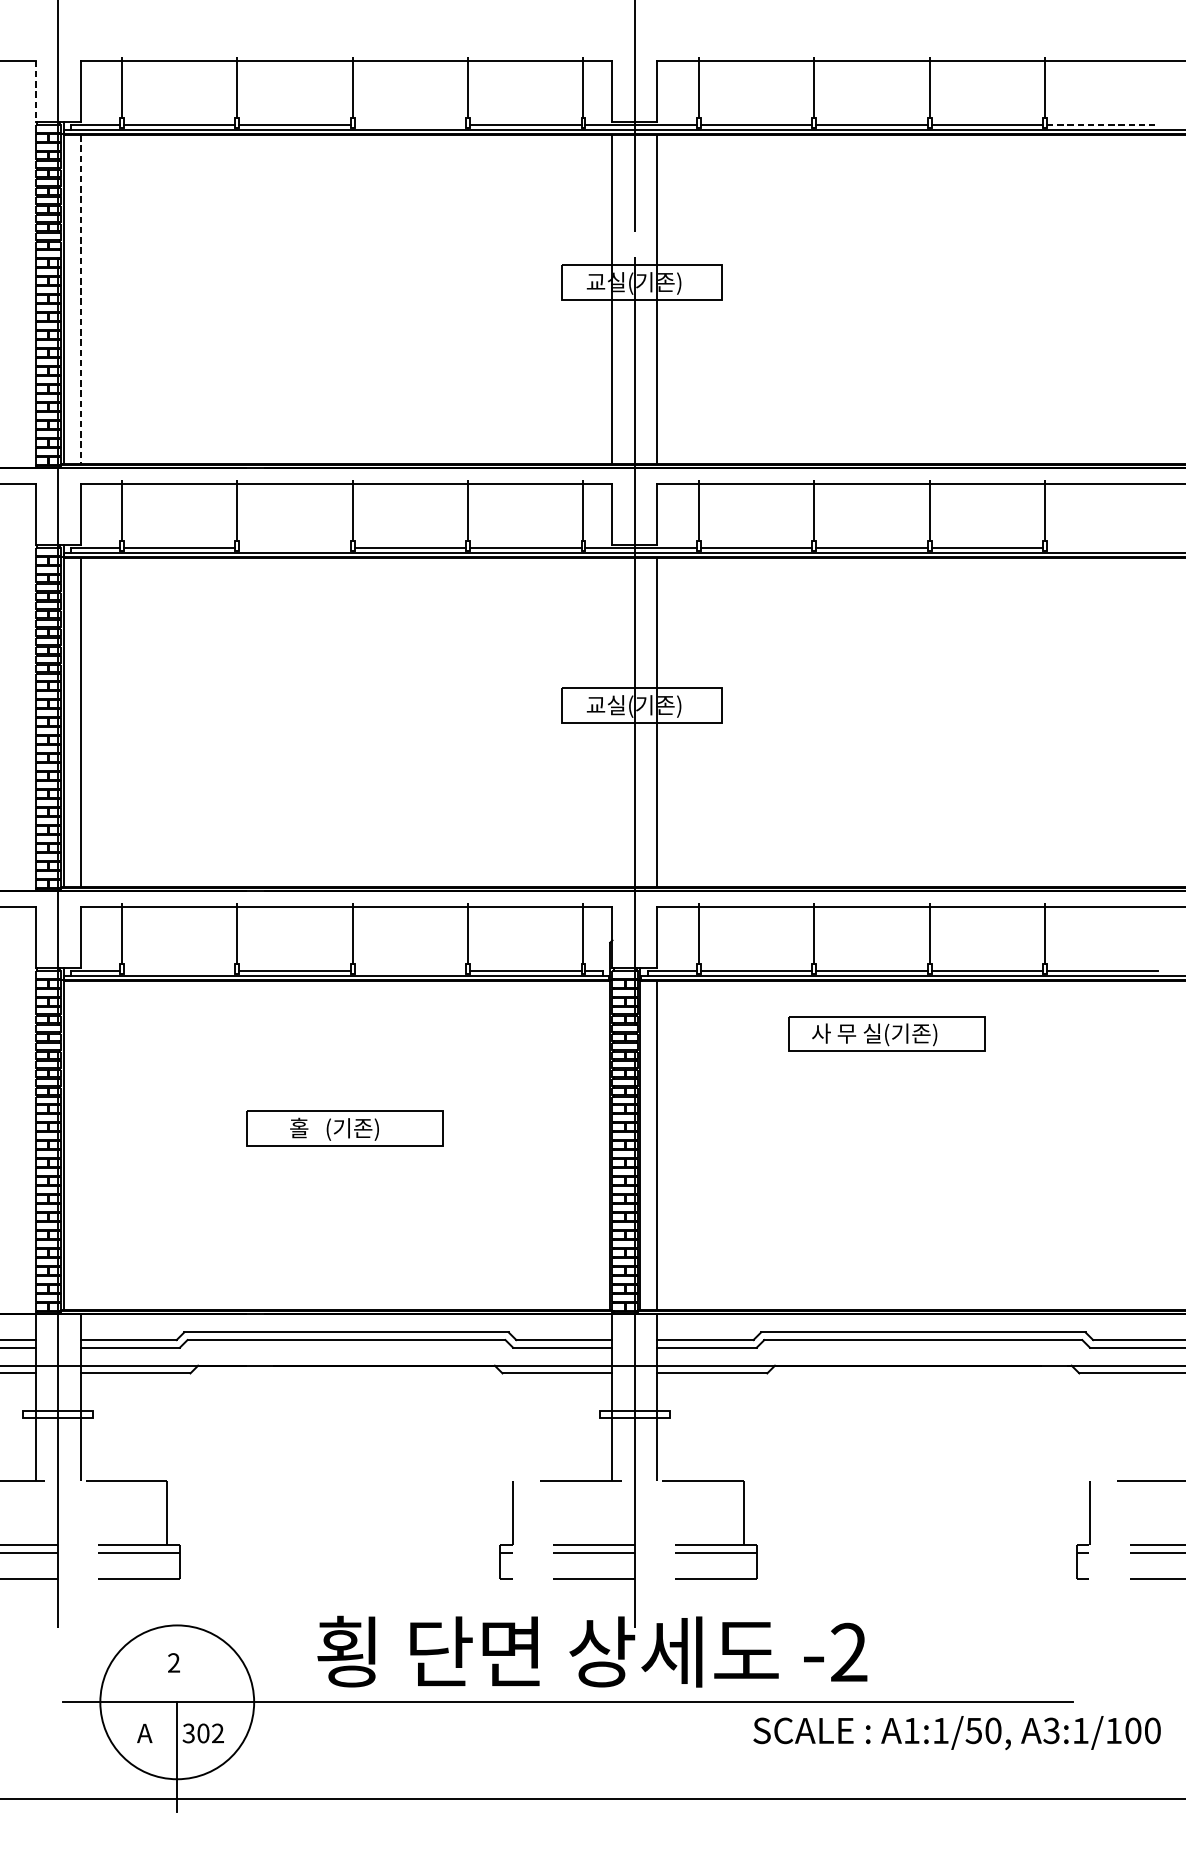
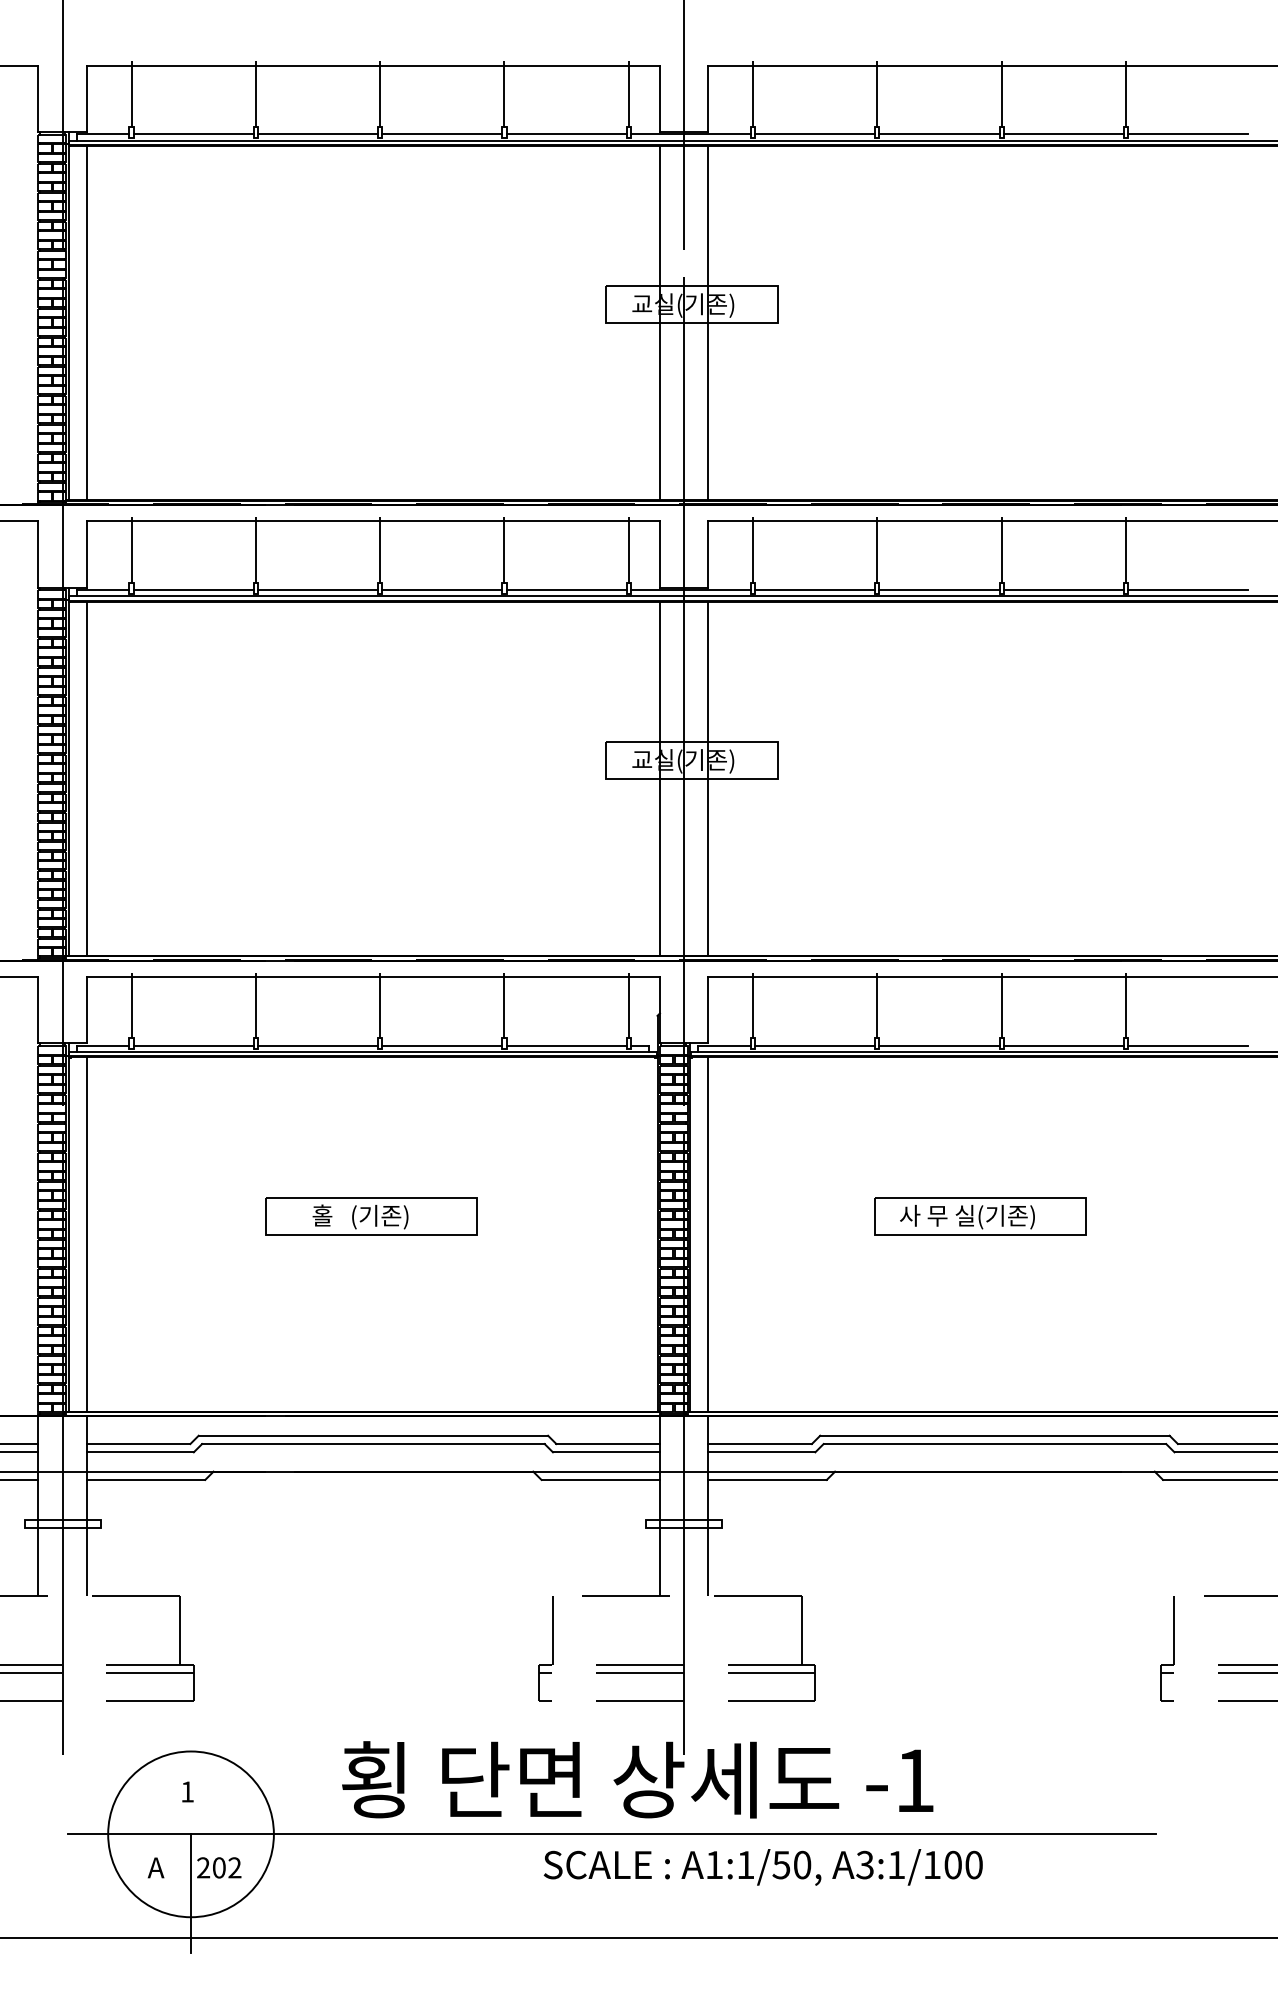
line: (35, 92) -> (38, 99), dashed -> solid
line: (410, 124) -> (442, 134), added
line: (1102, 124) -> (1188, 134), dashed -> solid
line: (80, 300) -> (86, 323), dashed -> solid
line: (294, 547) -> (317, 590), added
line: (1102, 547) -> (1188, 590), added
line: (612, 722) -> (659, 778), added
line: (179, 970) -> (193, 1045), added
line: (410, 970) -> (442, 1045), added
part: (886, 1034) -> (980, 1216), moved
line: (80, 1145) -> (86, 1234), added
text: (848, 1651) -> (914, 1779), -2 -> -1
text: (173, 1662) -> (187, 1791), 2 -> 1
text: (188, 1733) -> (203, 1867), 302 -> 202
text: (956, 1733) -> (762, 1867), moved

